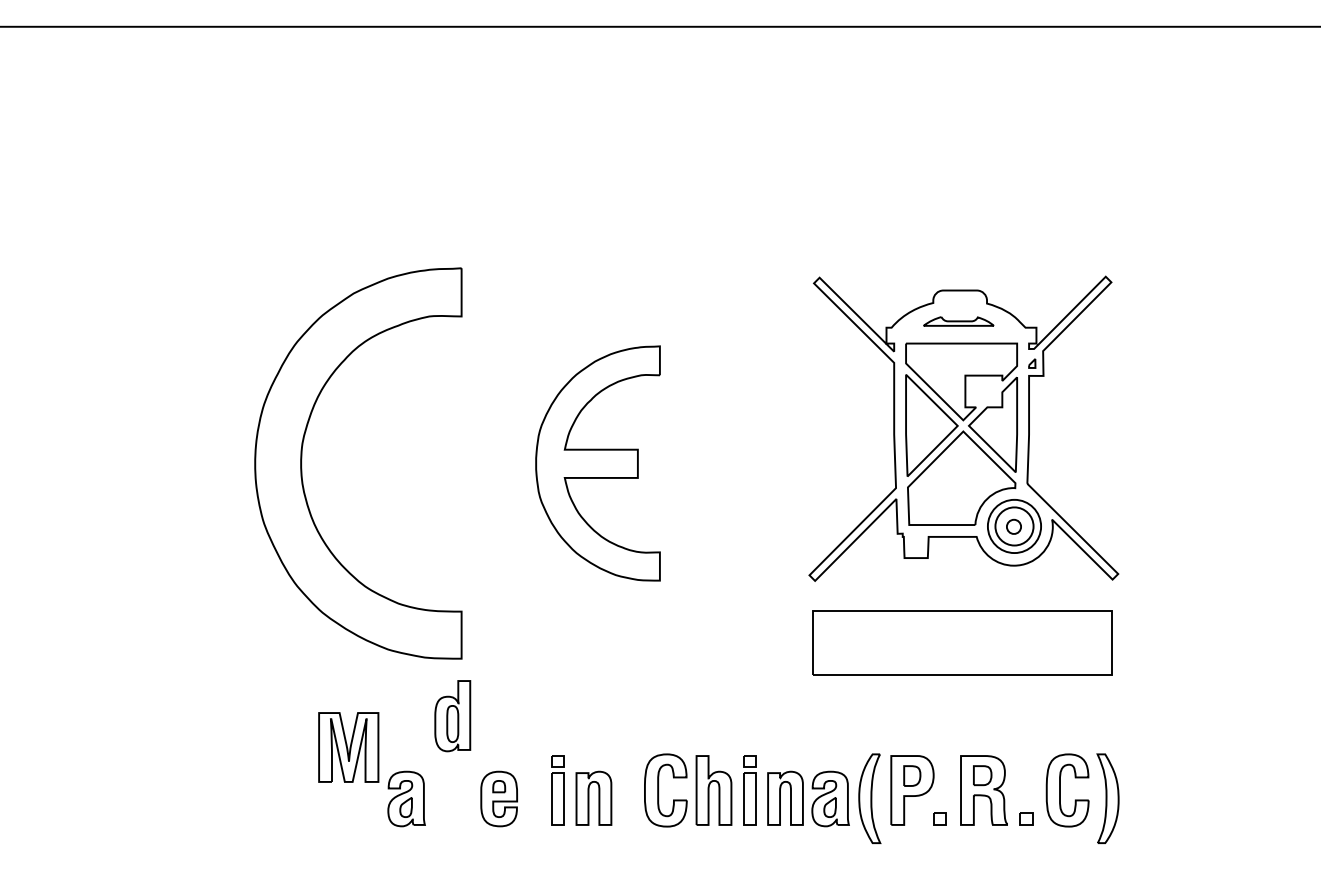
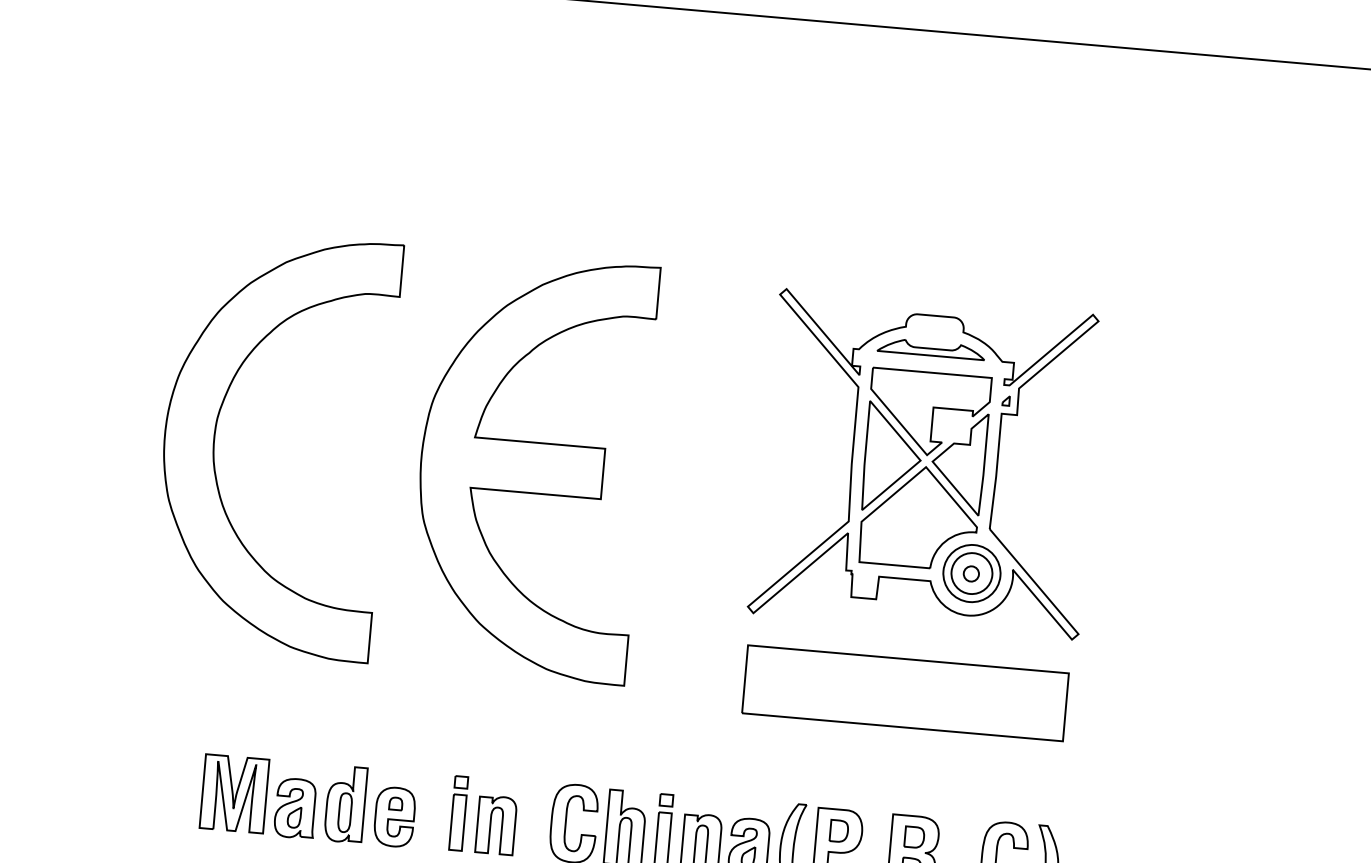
part: (958, 321) -> (931, 348), size x1.43
part: (597, 463) -> (531, 467), size x1.67
part: (452, 716) -> (345, 804), moved
part: (348, 747) -> (234, 793), moved

